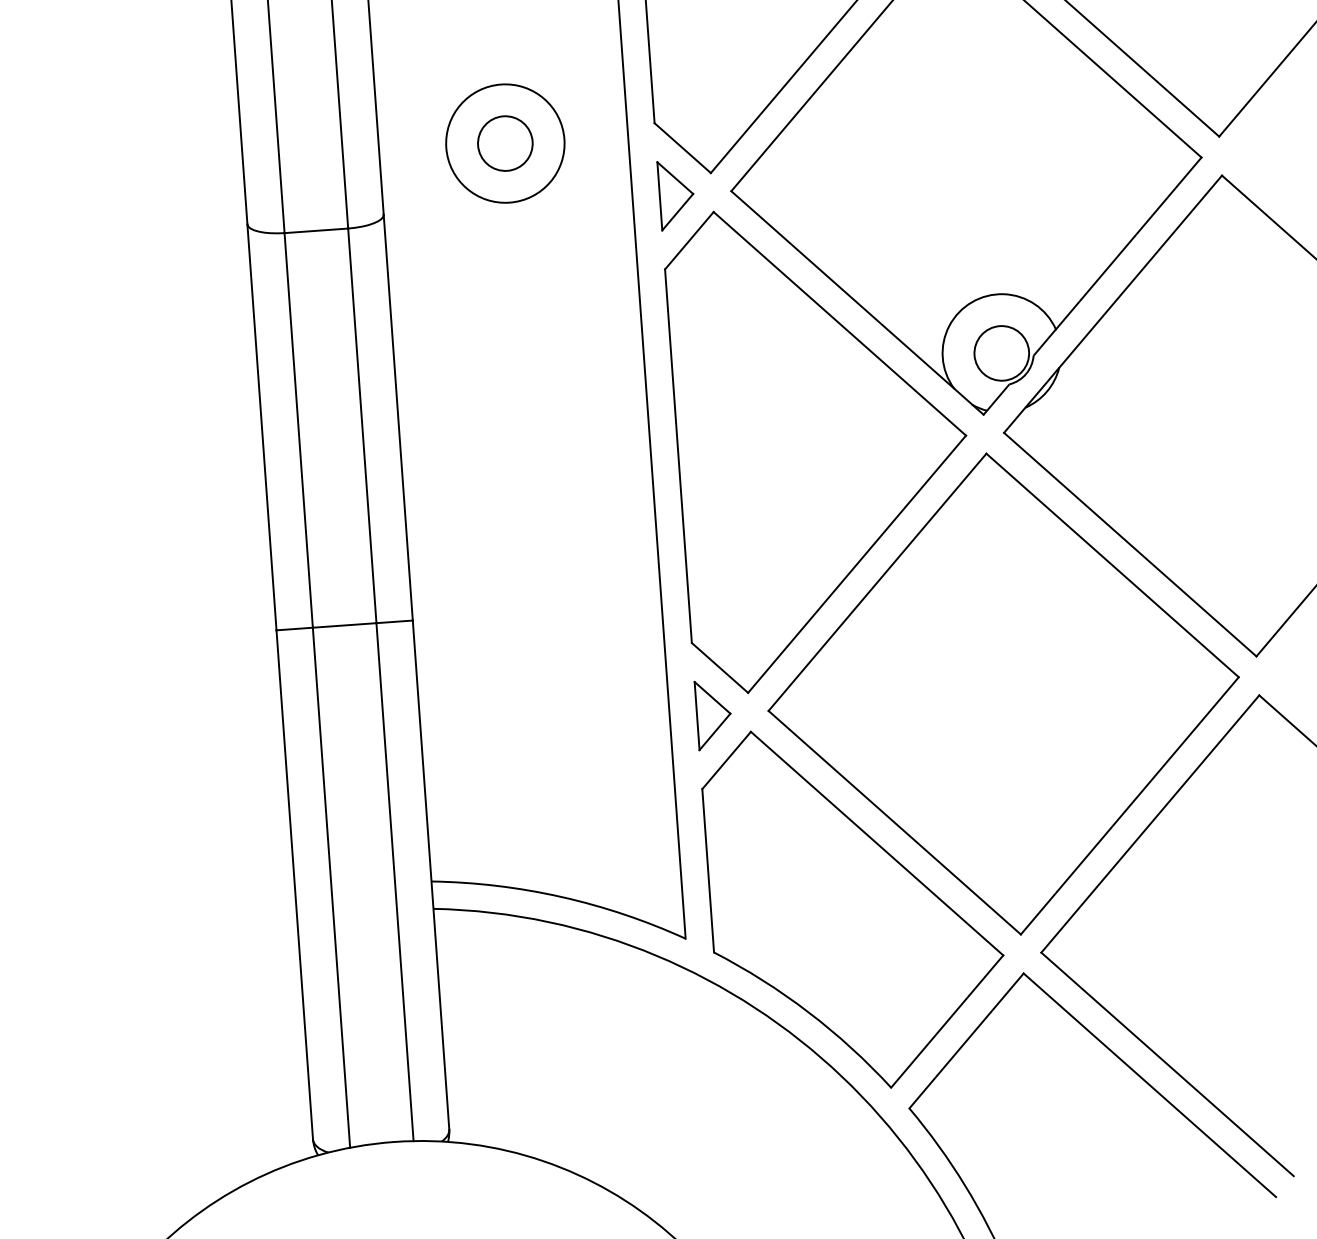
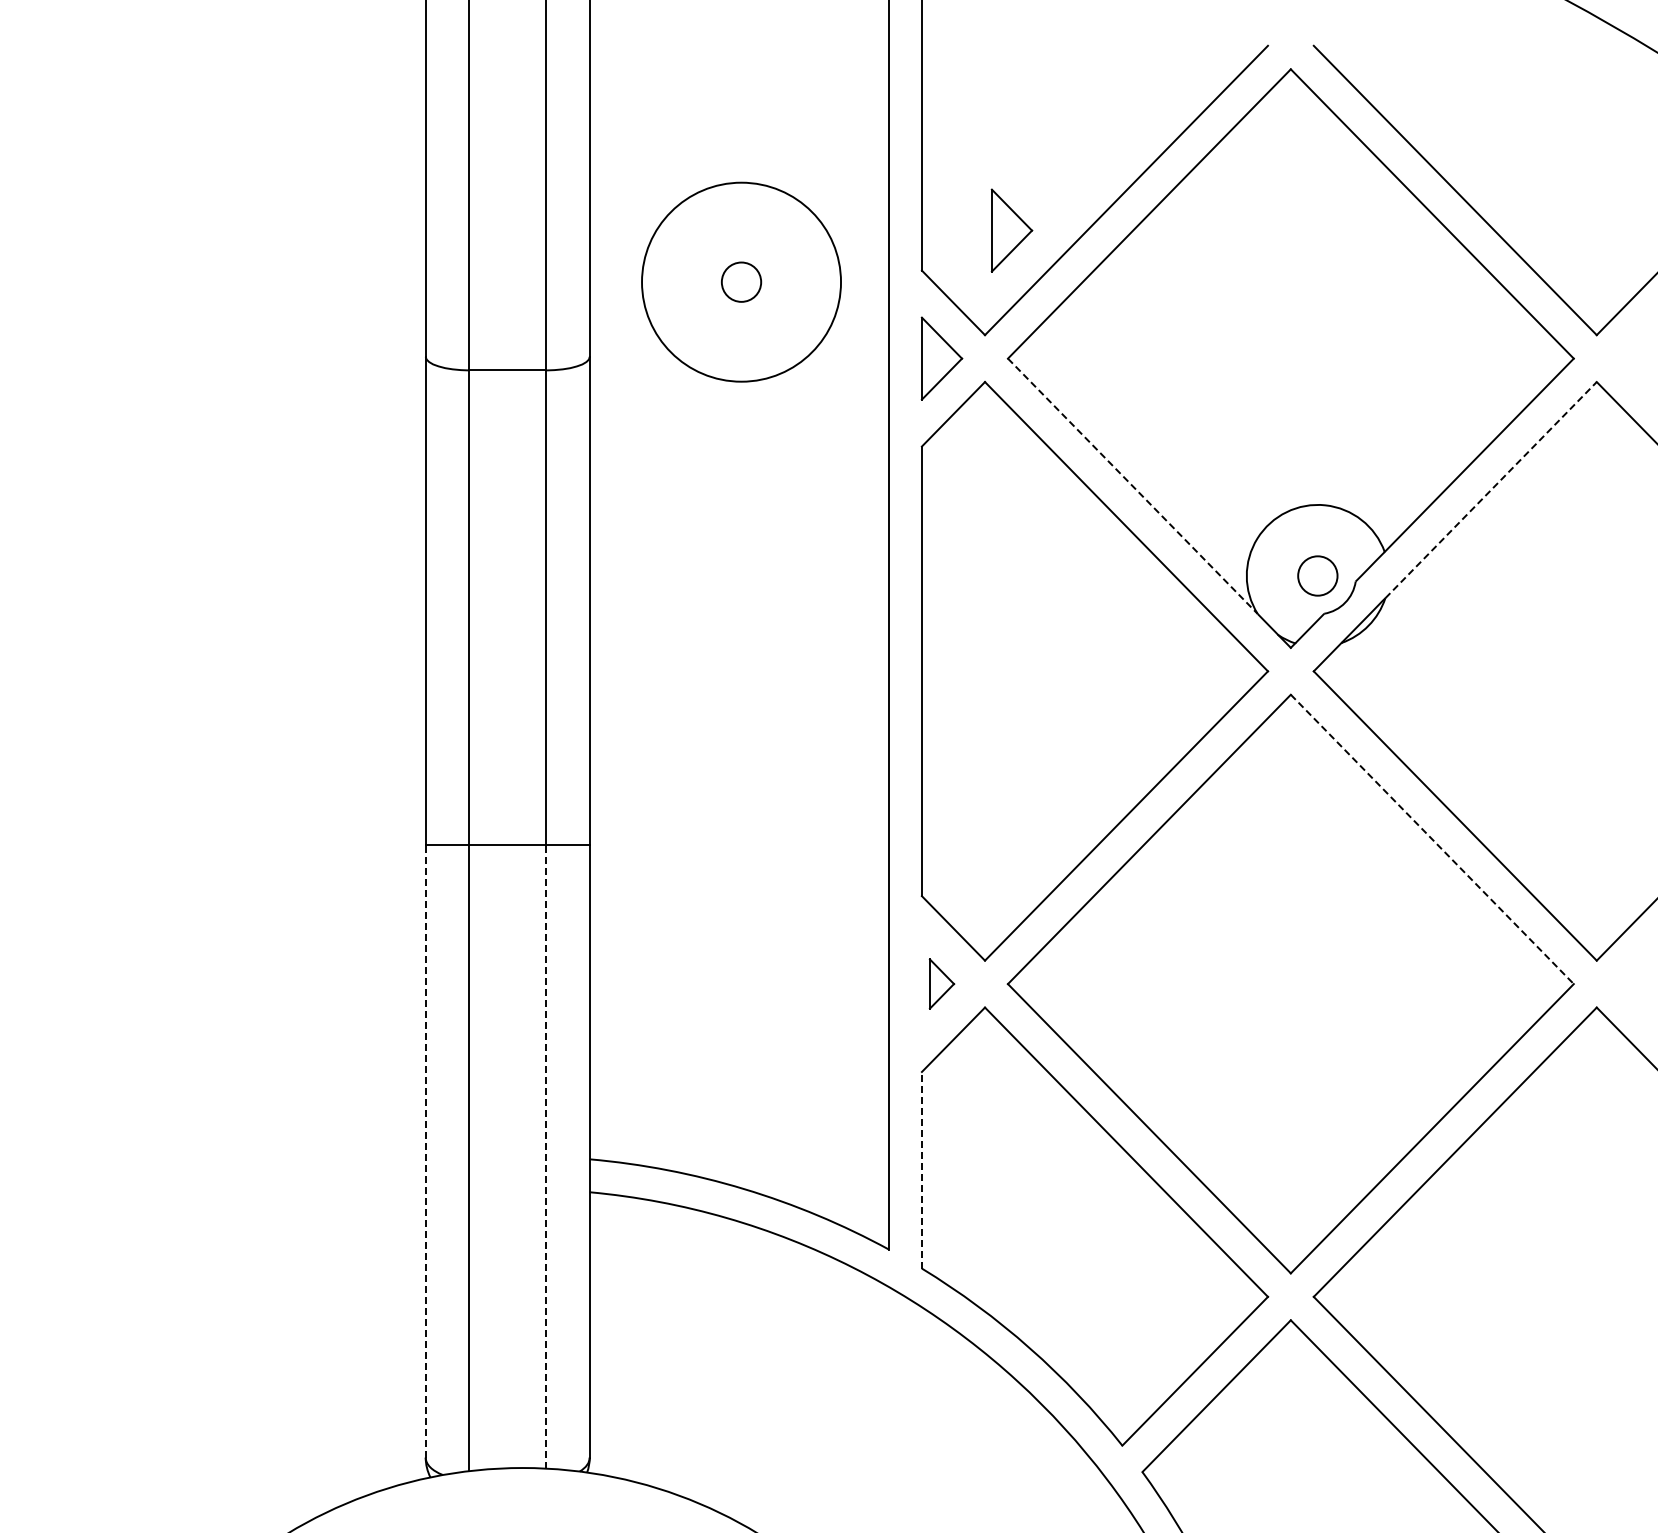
part: (726, 84) -> (1011, 230), added
circle: (505, 143) -> (741, 282), size x0.6
circle: (505, 143) -> (741, 282), size x1.4
line: (1140, 271) -> (1491, 489), solid -> dashed
line: (842, 290) -> (1132, 486), solid -> dashed
circle: (1001, 353) -> (1317, 575), size x0.6
line: (1112, 565) -> (1432, 839), solid -> dashed
part: (713, 714) -> (941, 983), size x0.6
line: (707, 870) -> (921, 1169), solid -> dashed
line: (395, 881) -> (546, 1156), solid -> dashed
line: (294, 883) -> (425, 1150), solid -> dashed

